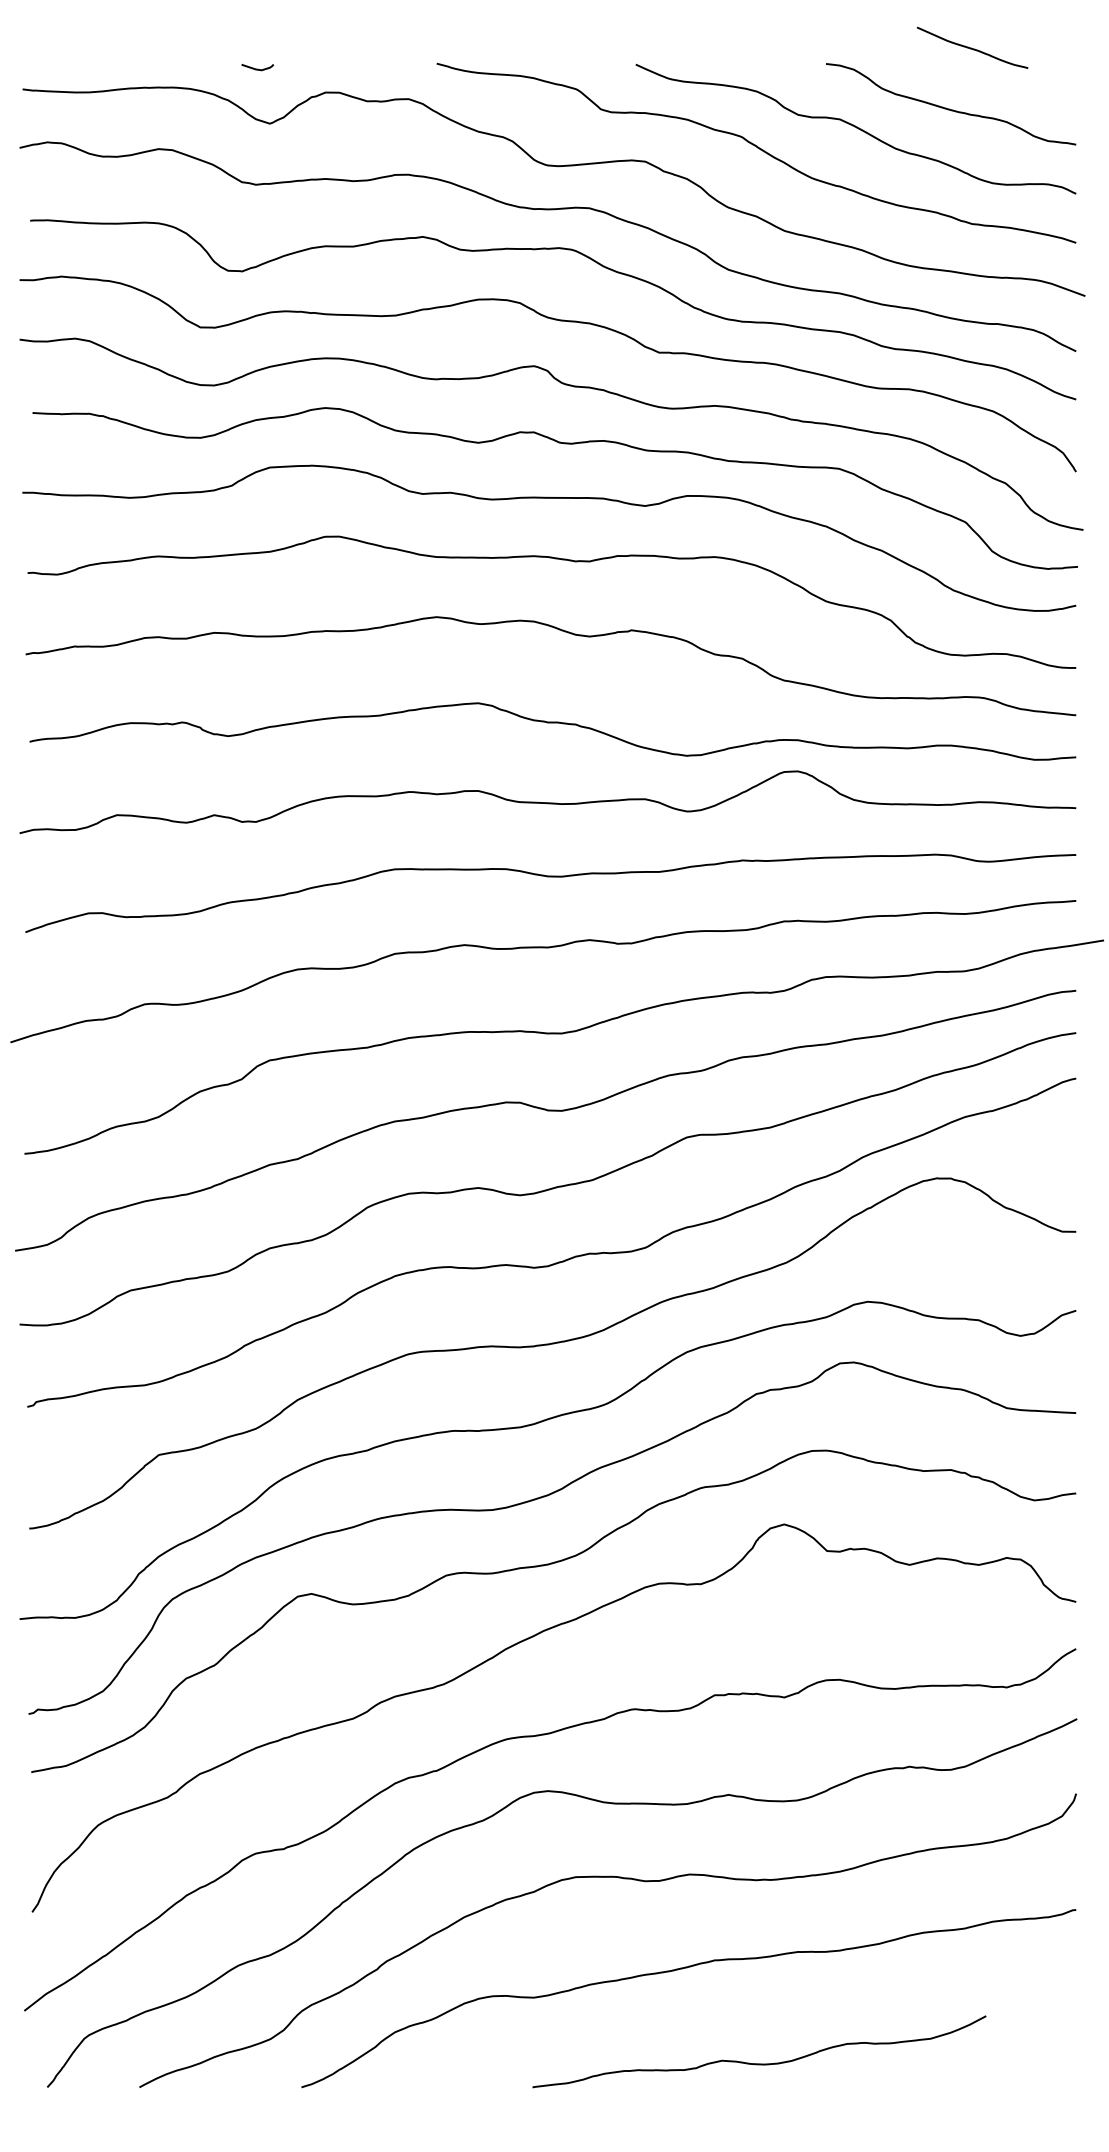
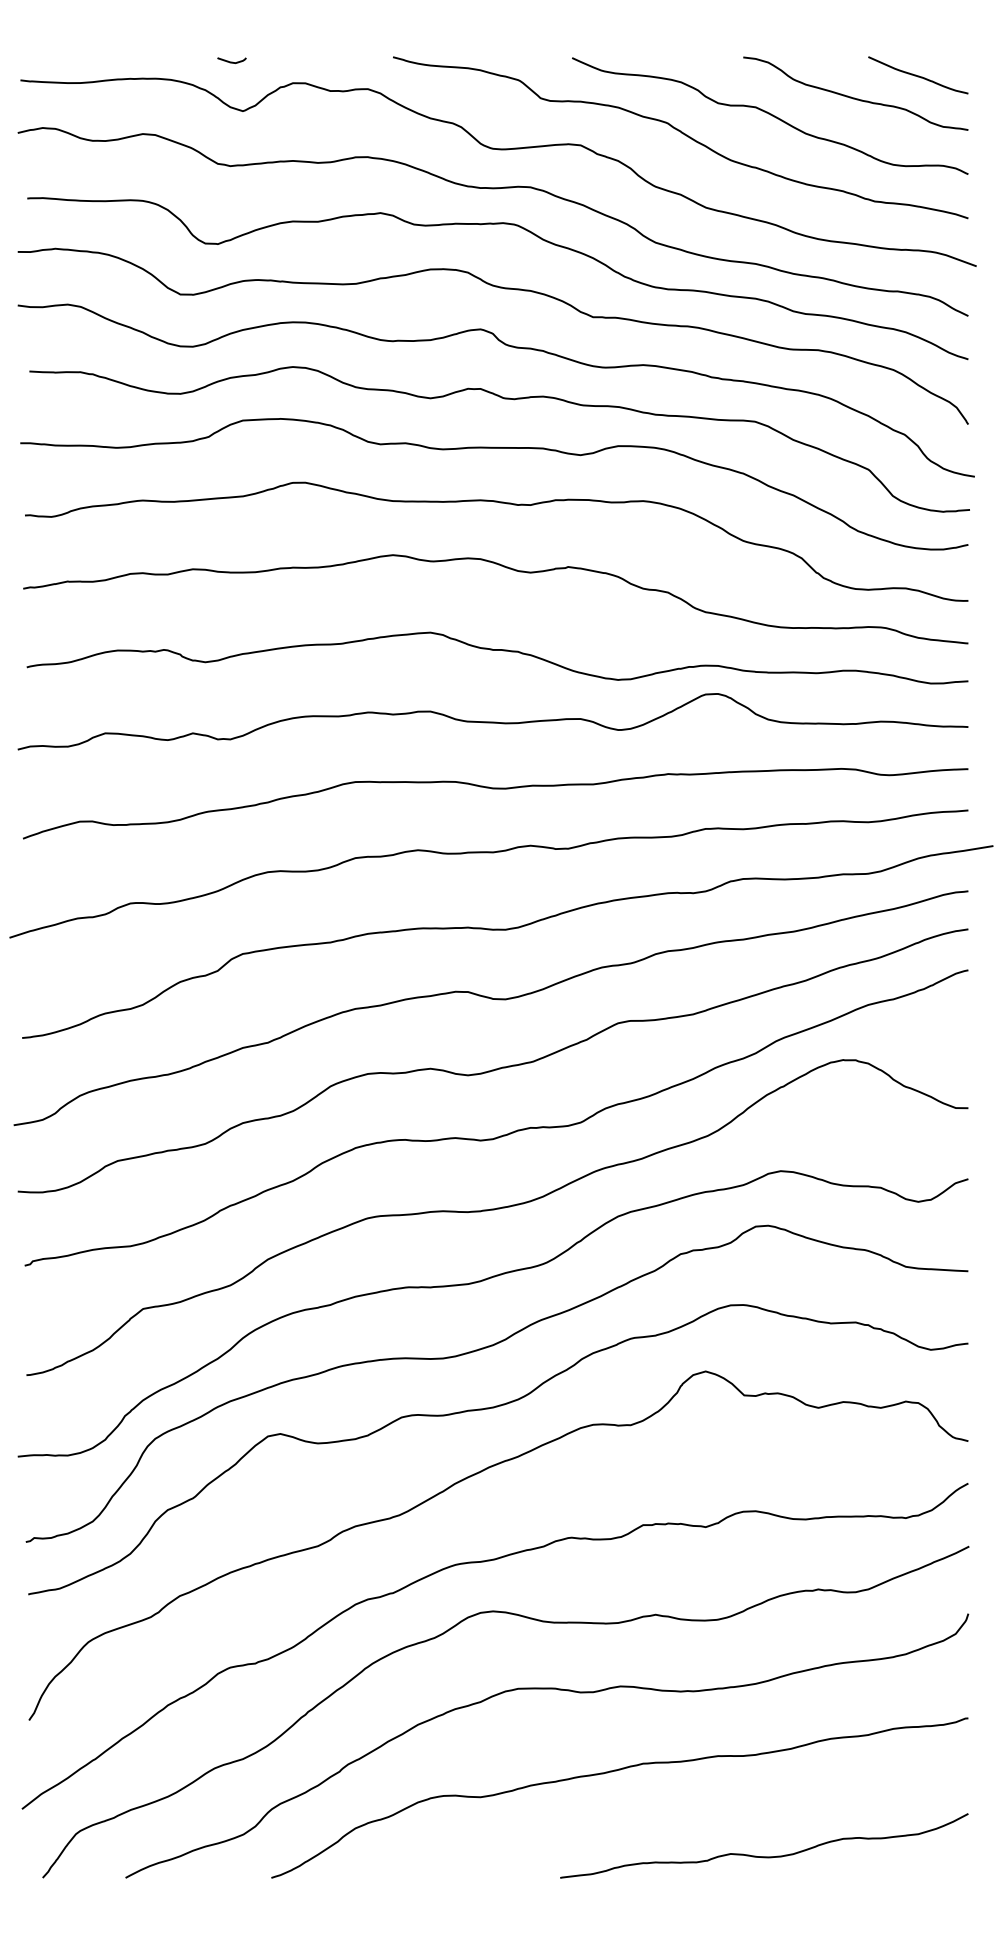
curve: (971, 47) -> (917, 75), moved
curve: (759, 2063) -> (764, 1856), moved

